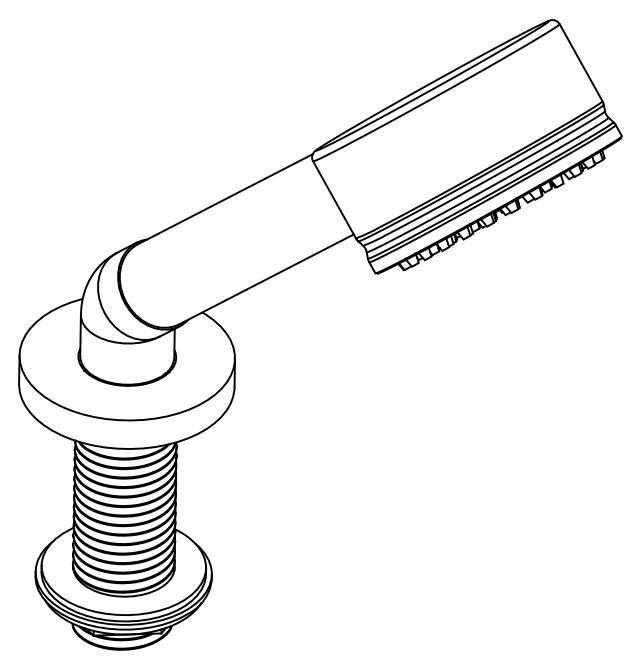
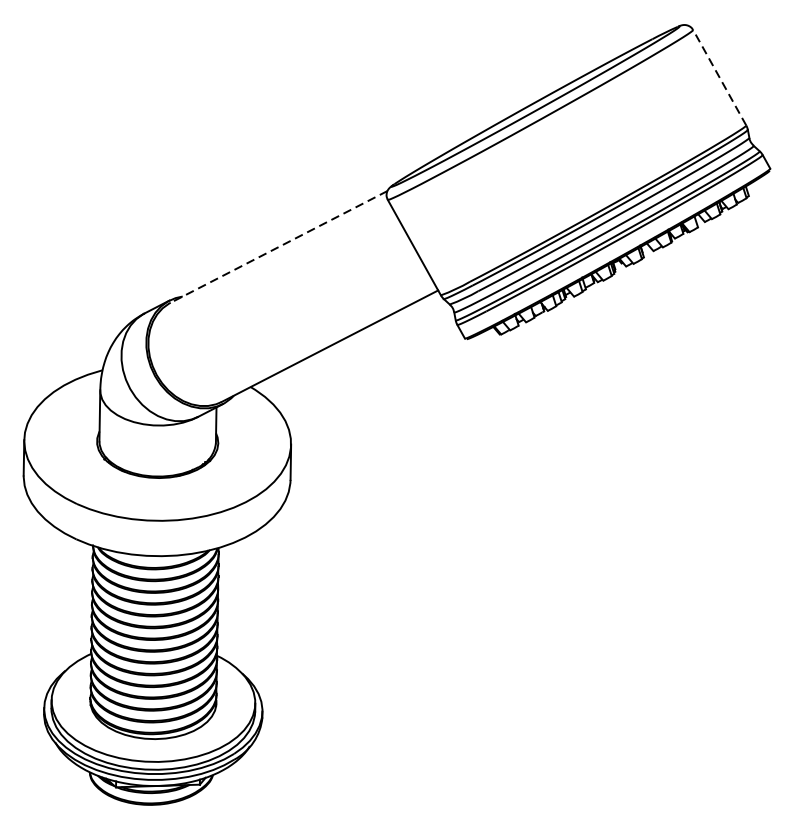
line: (580, 62) -> (719, 77), solid -> dashed
line: (224, 199) -> (278, 247), solid -> dashed

